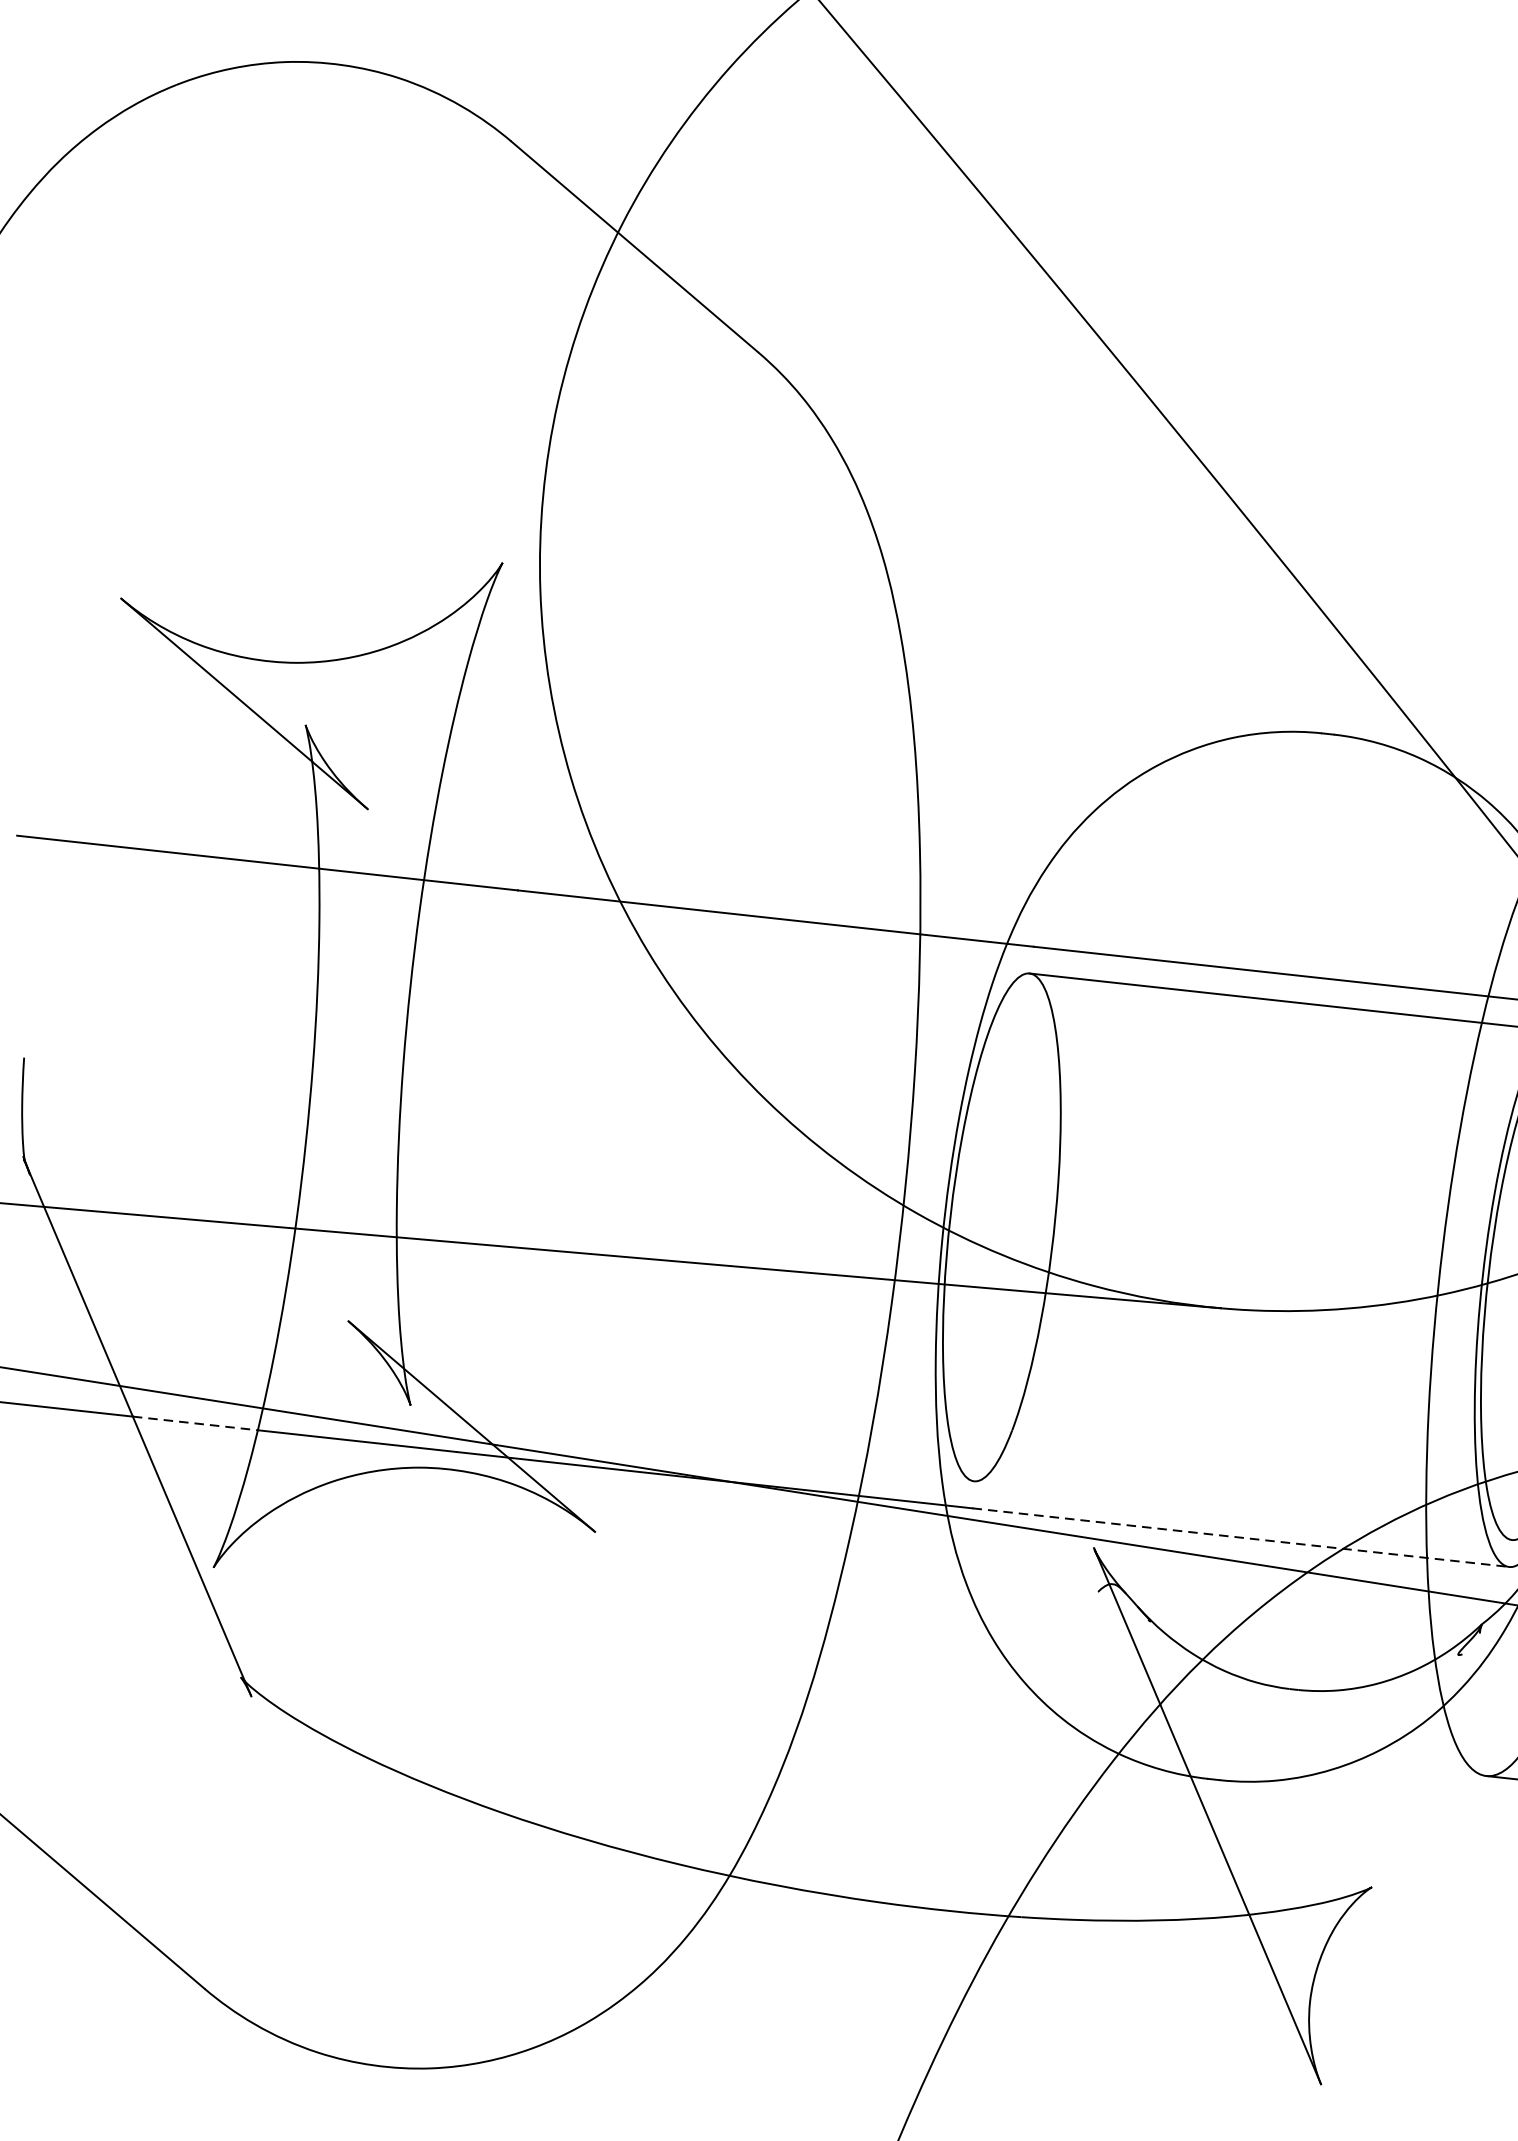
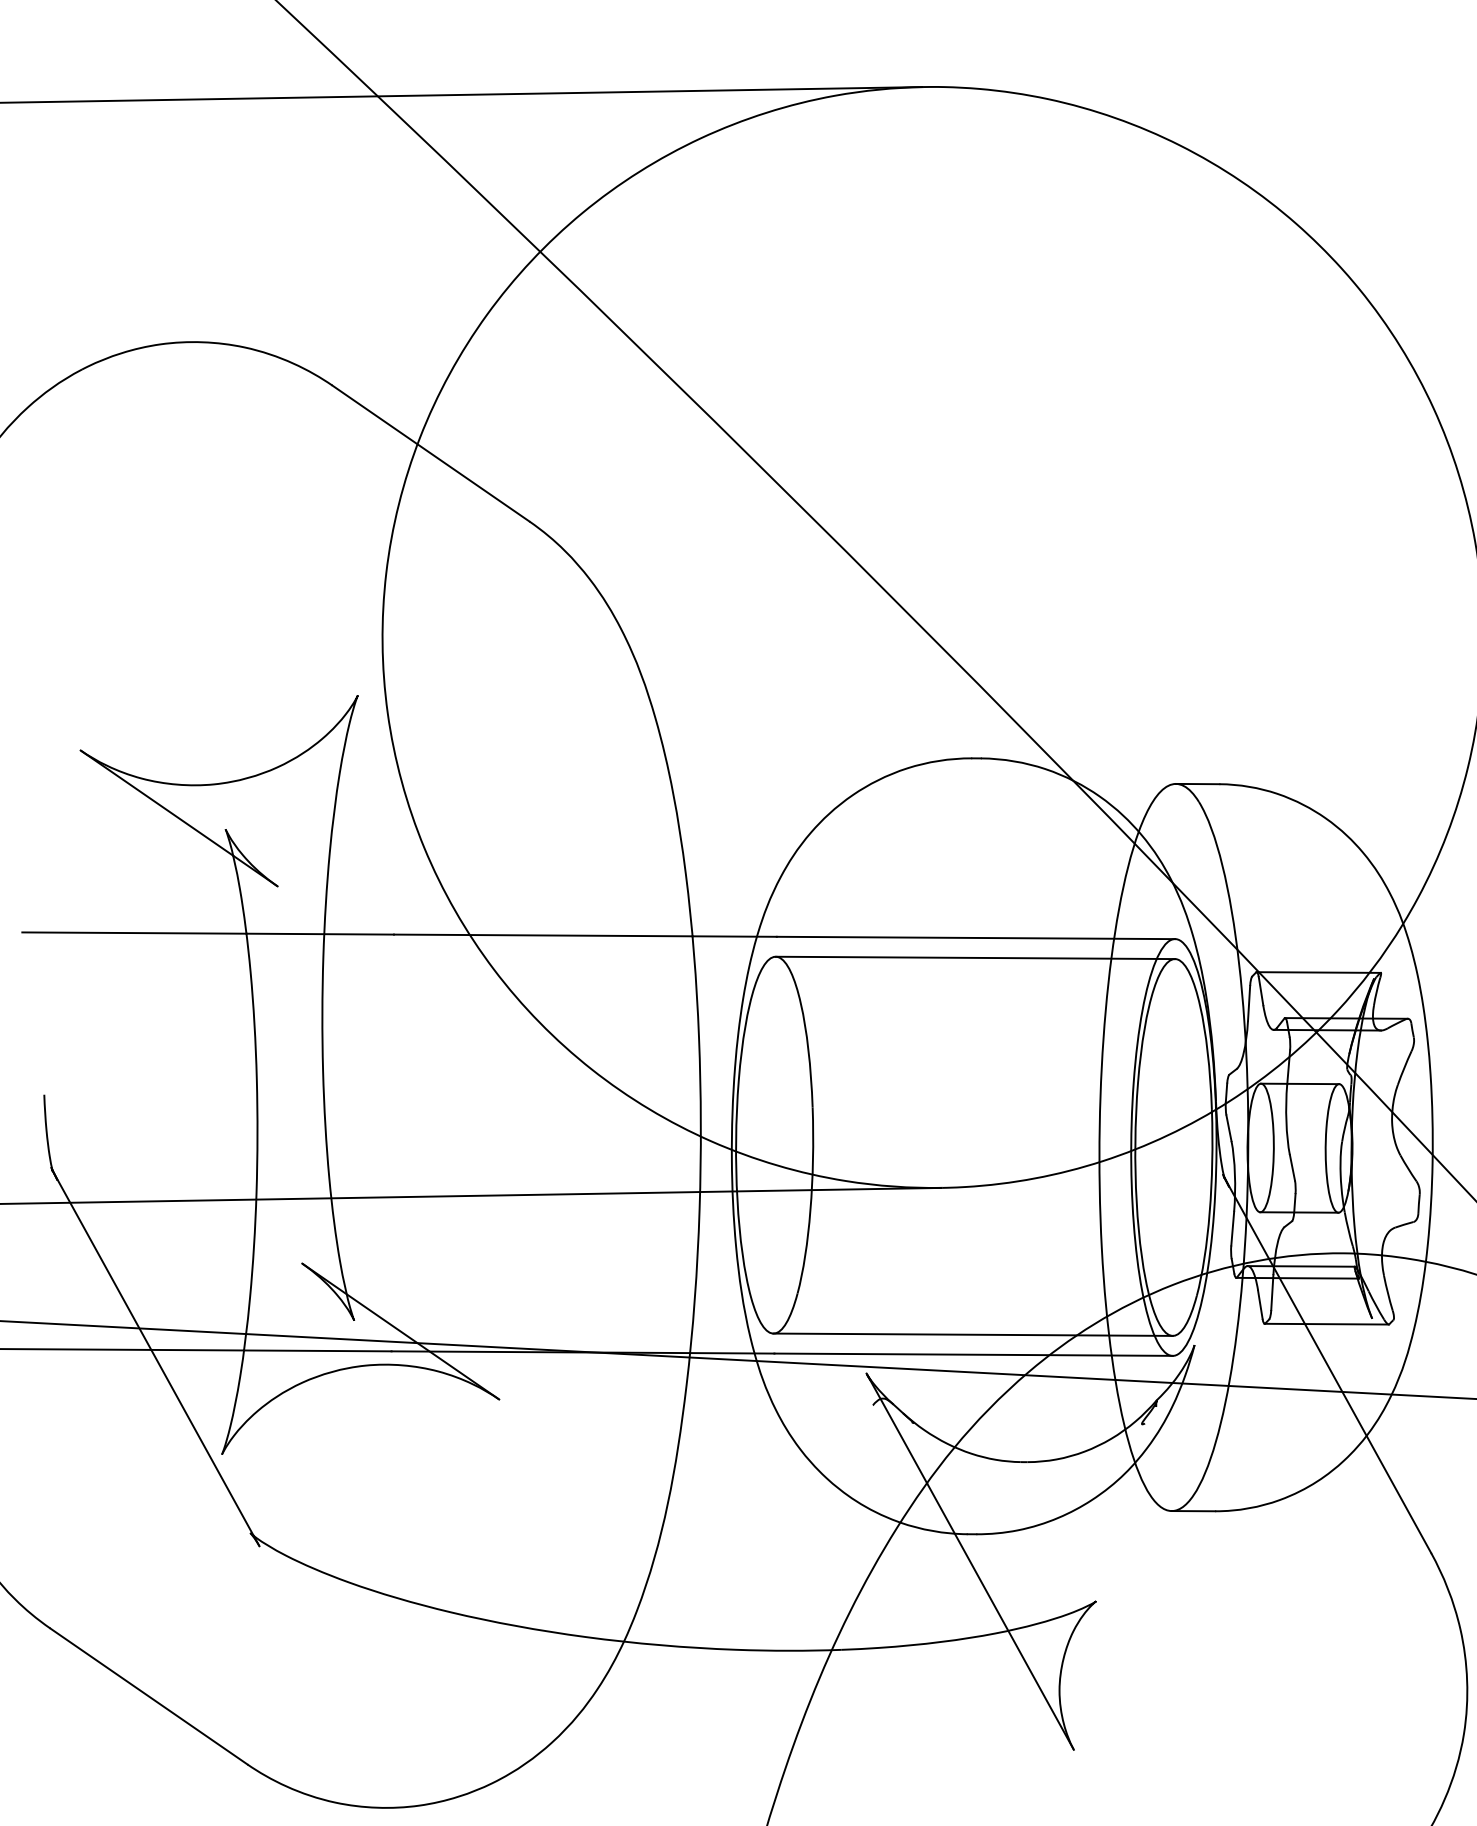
line: (196, 1423) -> (198, 1350), dashed -> solid
line: (1242, 1510) -> (972, 1334), added
line: (1242, 1537) -> (974, 1354), dashed -> solid

